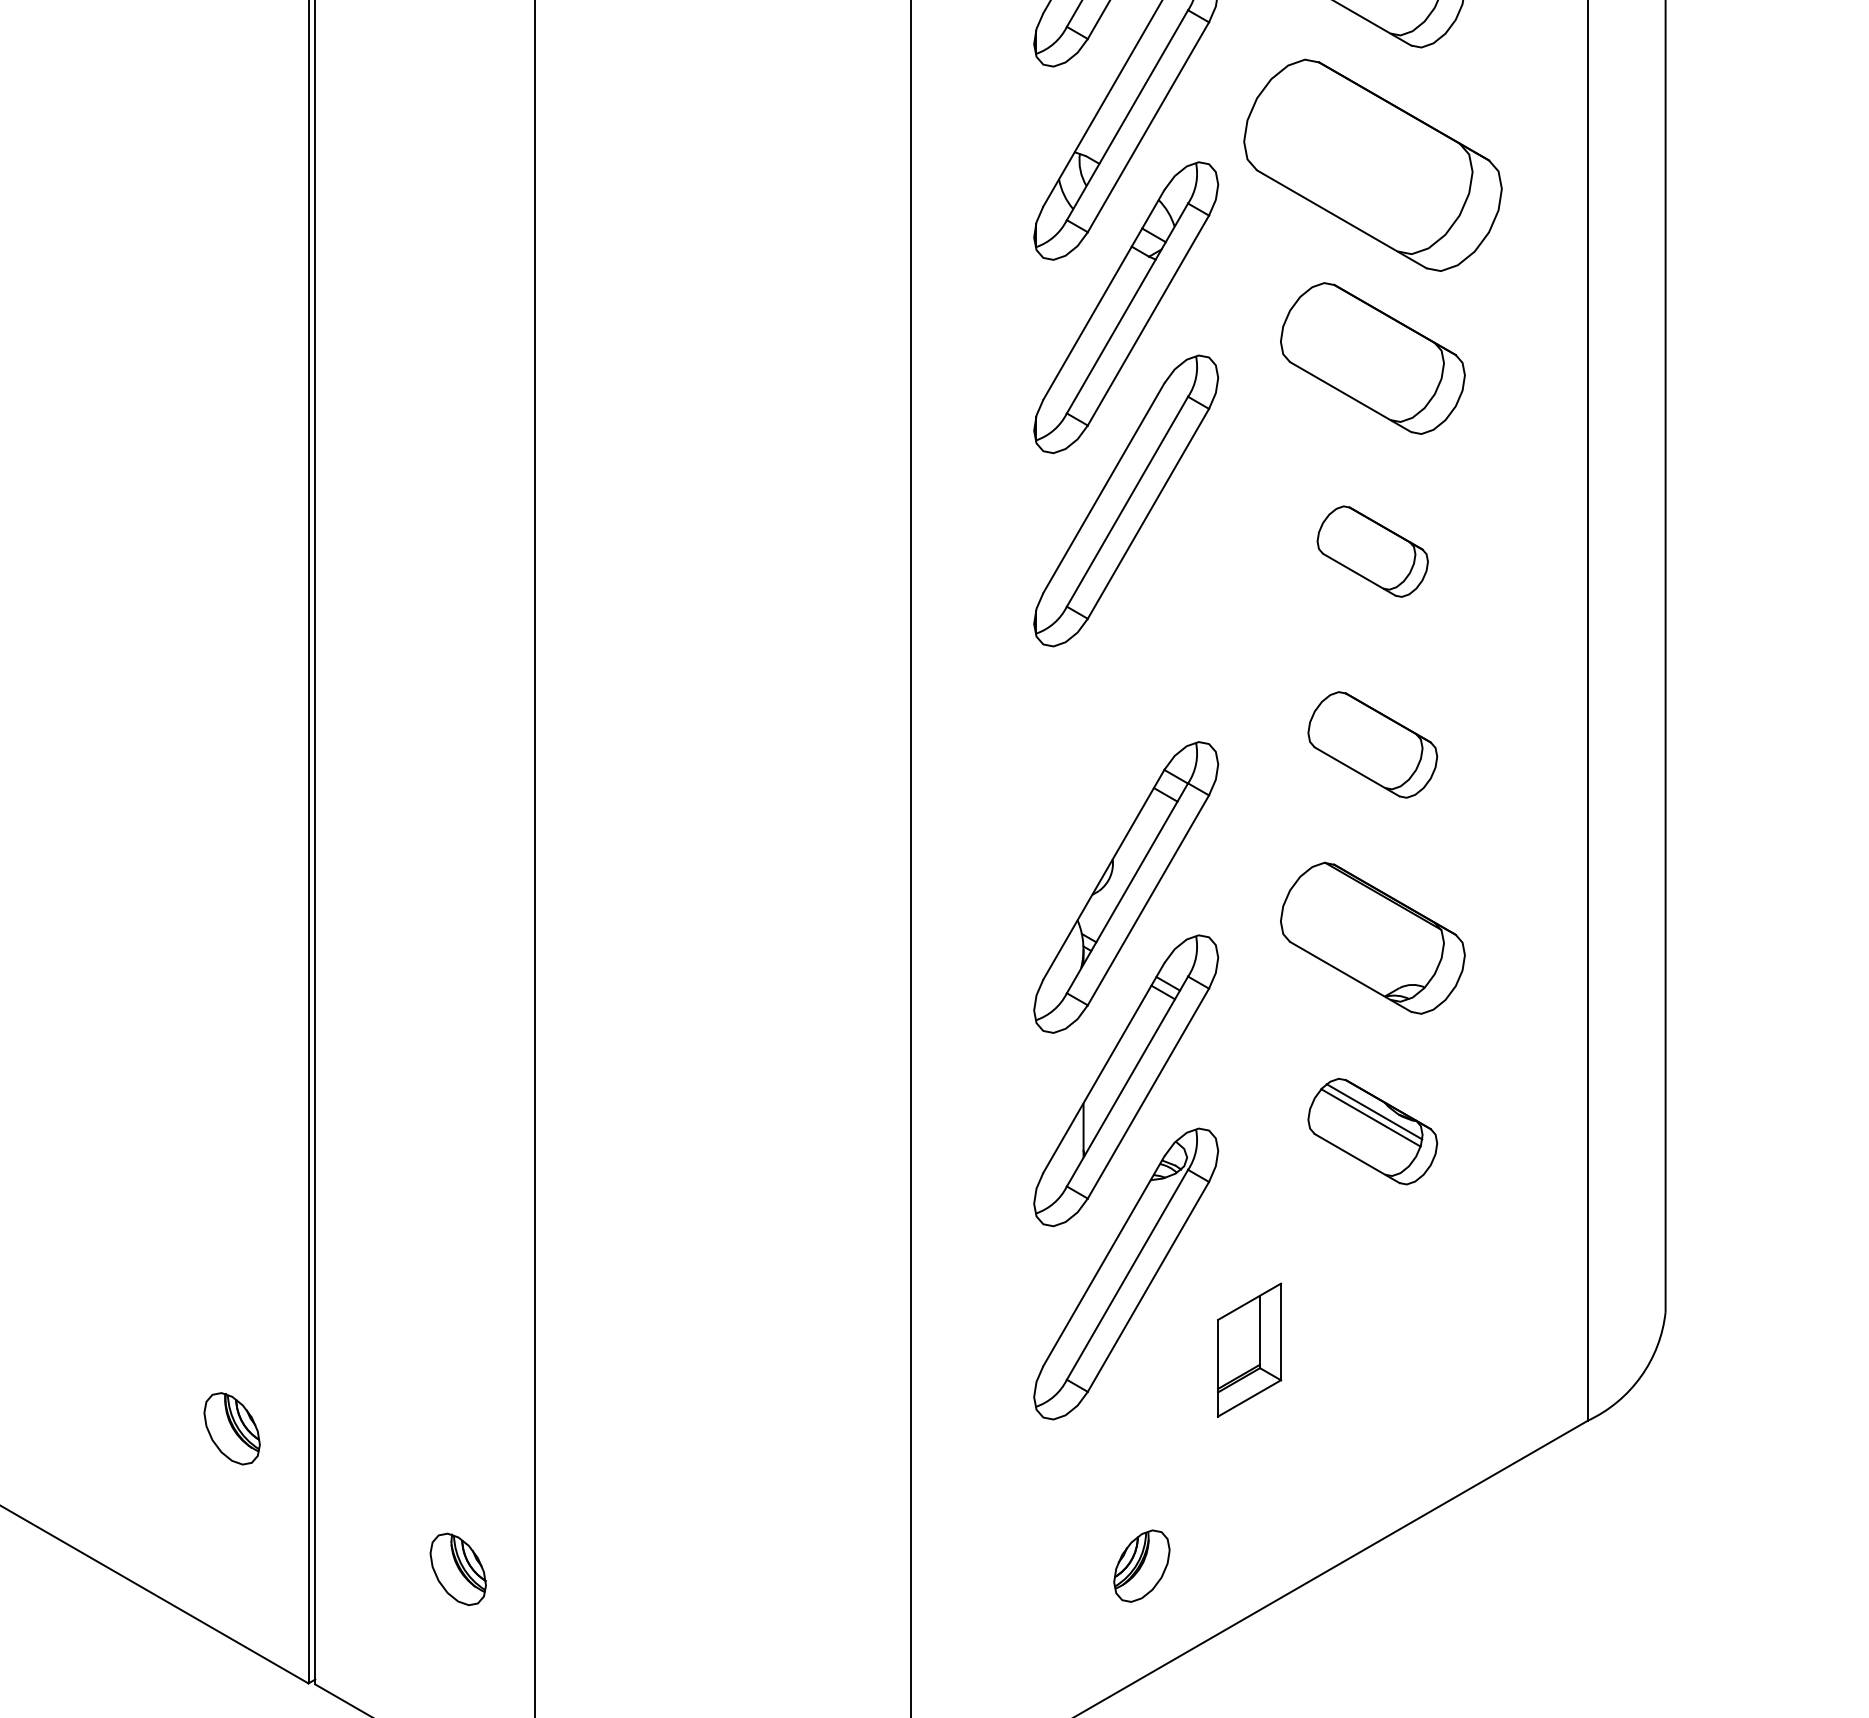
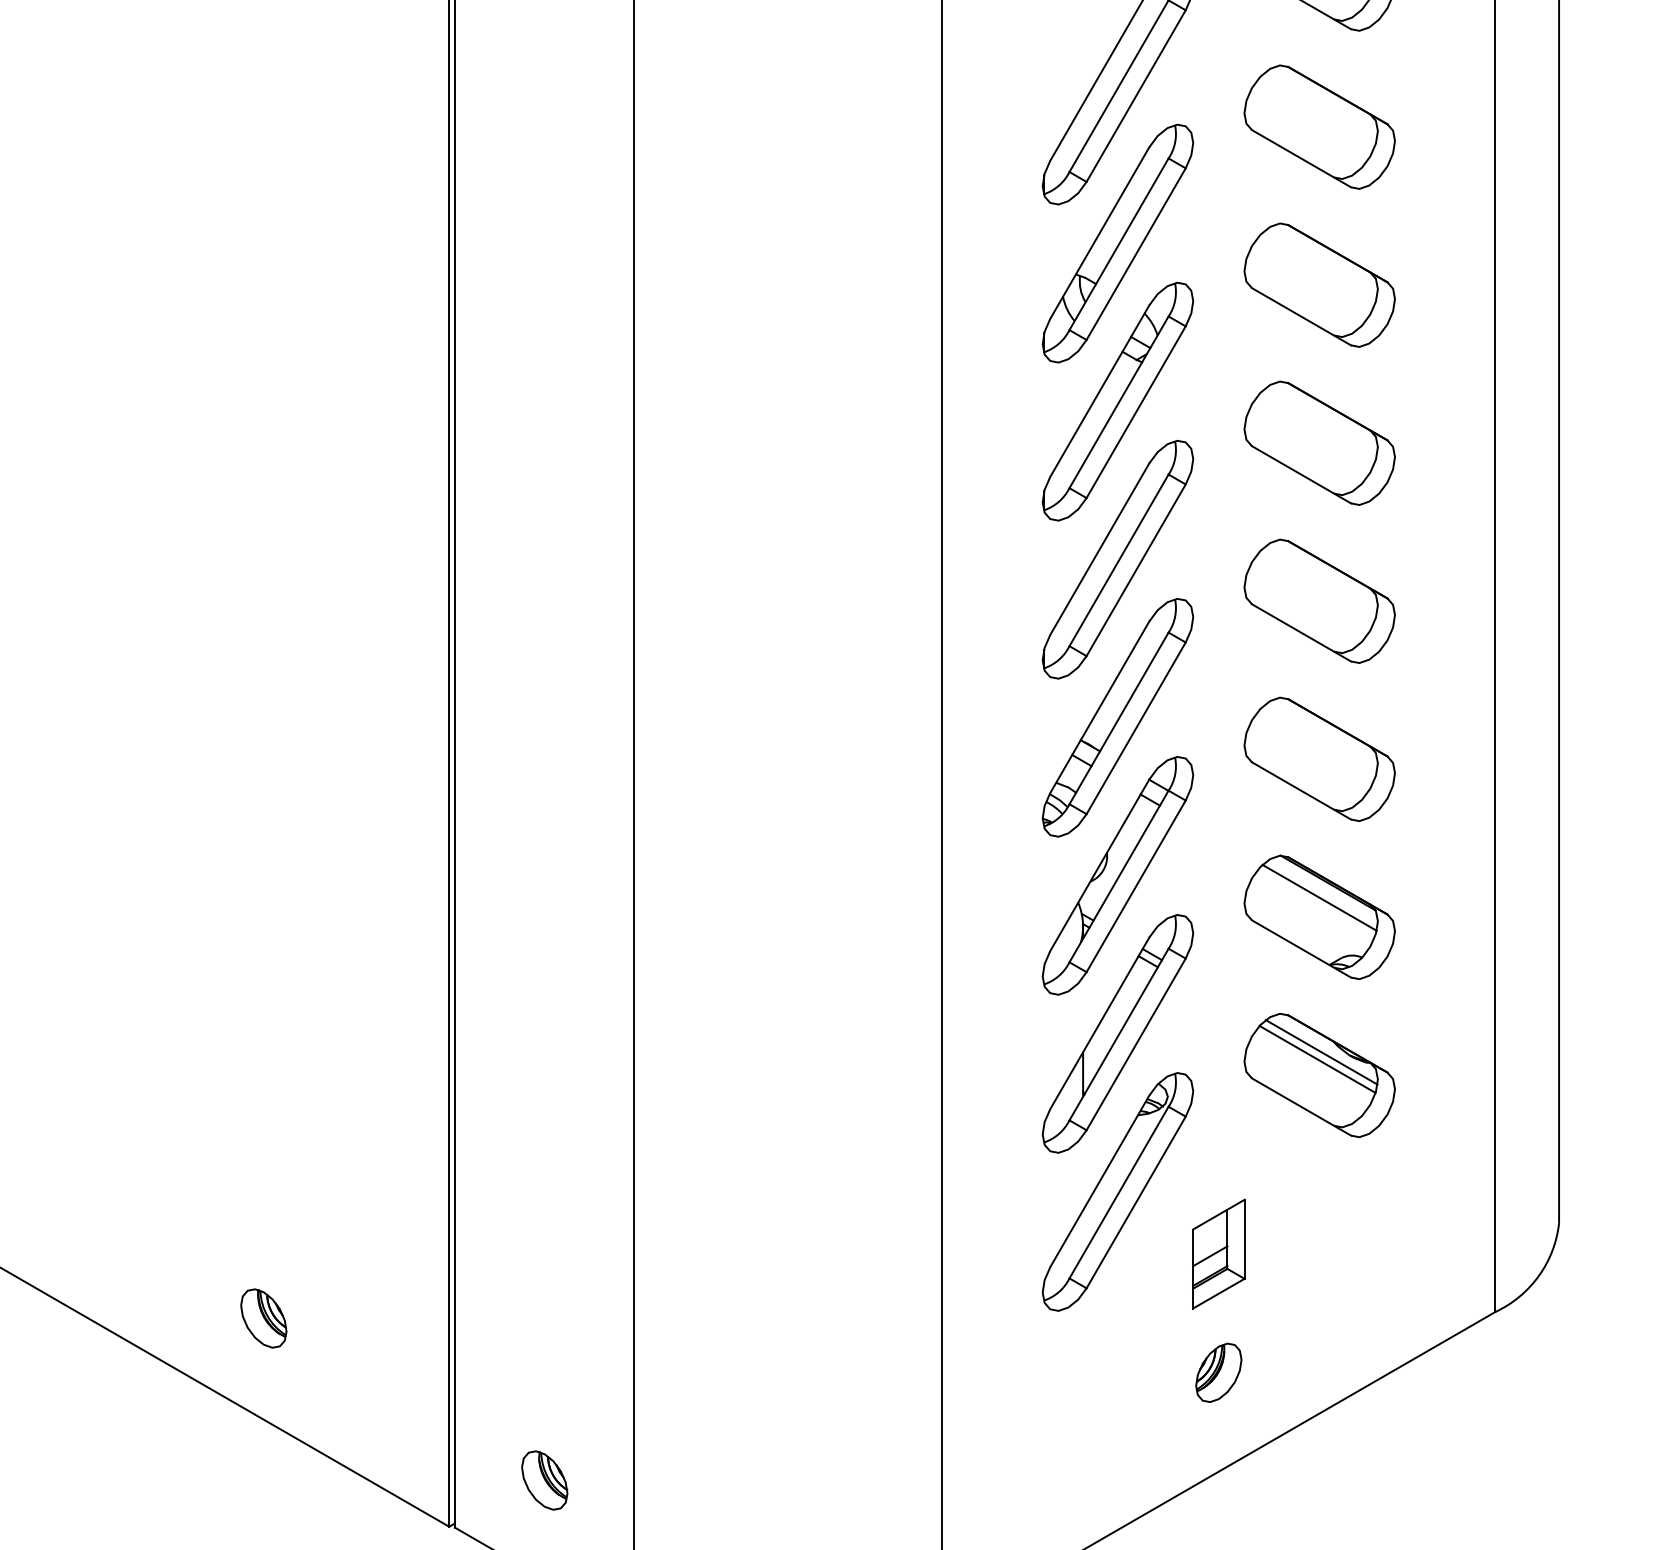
part: (1372, 164) -> (1319, 284), size x0.71
part: (1372, 550) -> (1319, 600), size x1.67
part: (1125, 693) -> (1117, 717), added
part: (1372, 744) -> (1319, 758), size x1.43
line: (1372, 913) -> (1319, 897), added
part: (1372, 1131) -> (1319, 1075), size x1.43
line: (1239, 1352) -> (1210, 1256), added
part: (231, 1428) -> (263, 1318), moved
part: (1141, 1565) -> (1218, 1372), moved
part: (457, 1569) -> (544, 1480), moved

